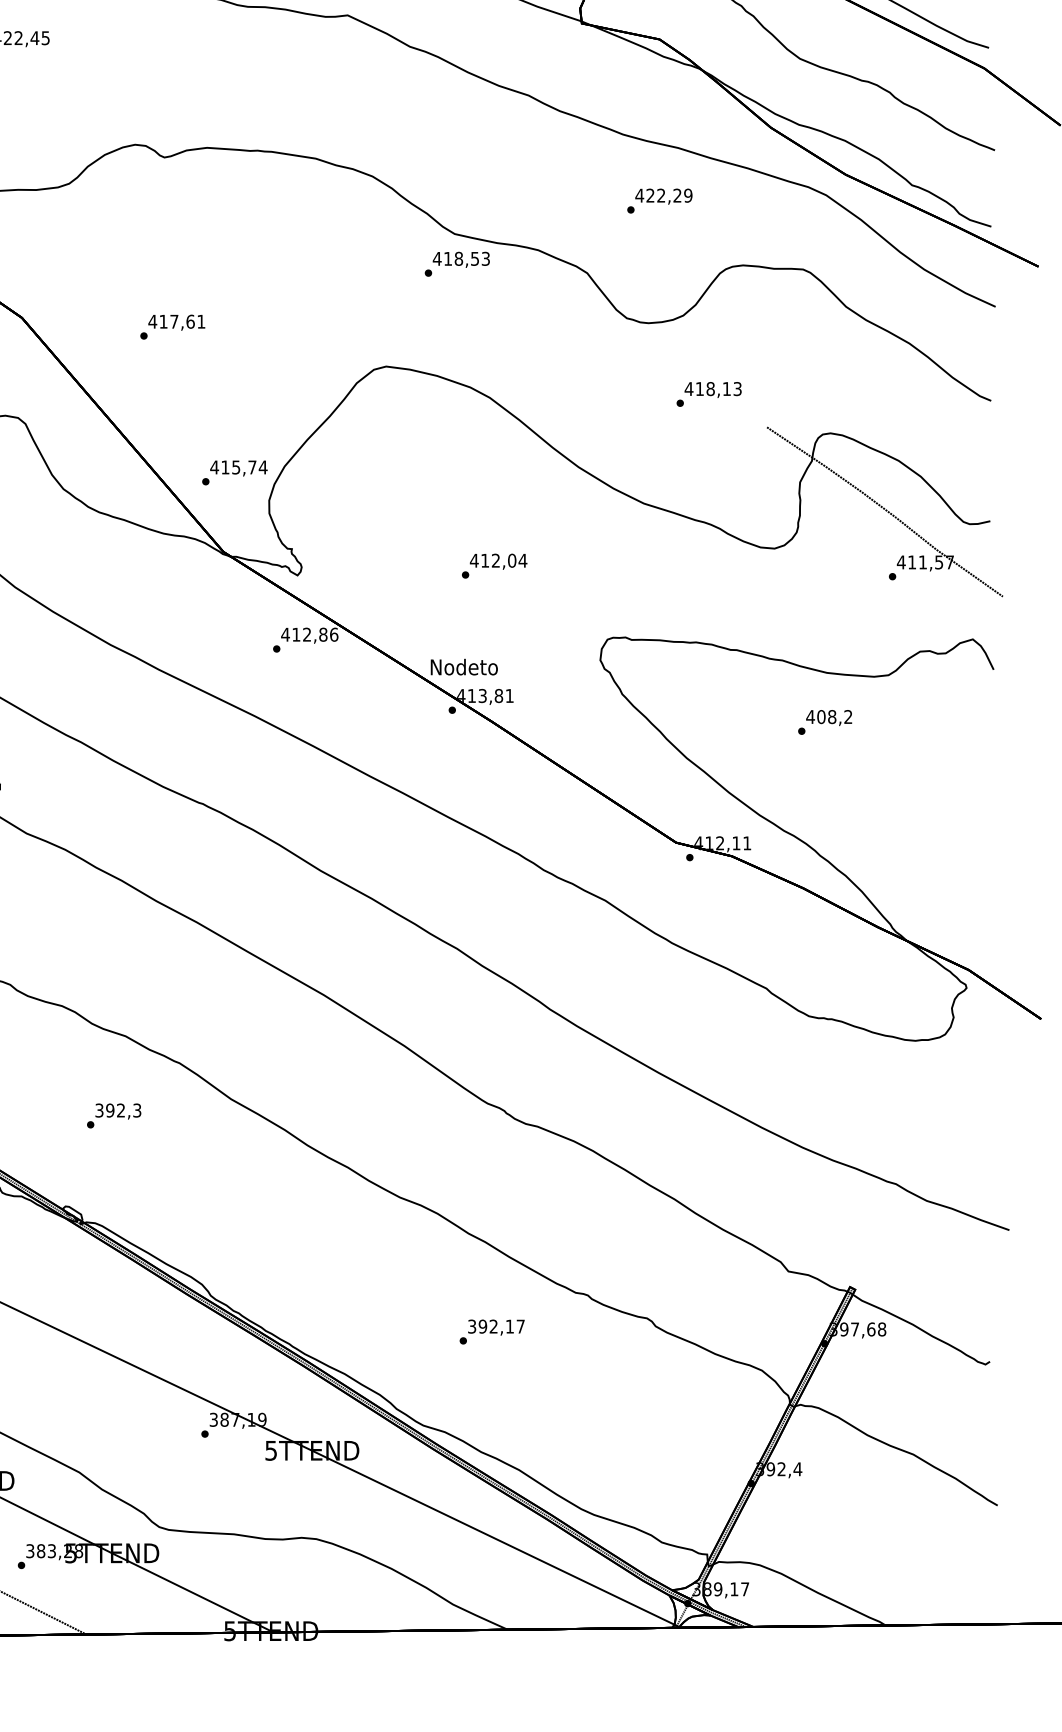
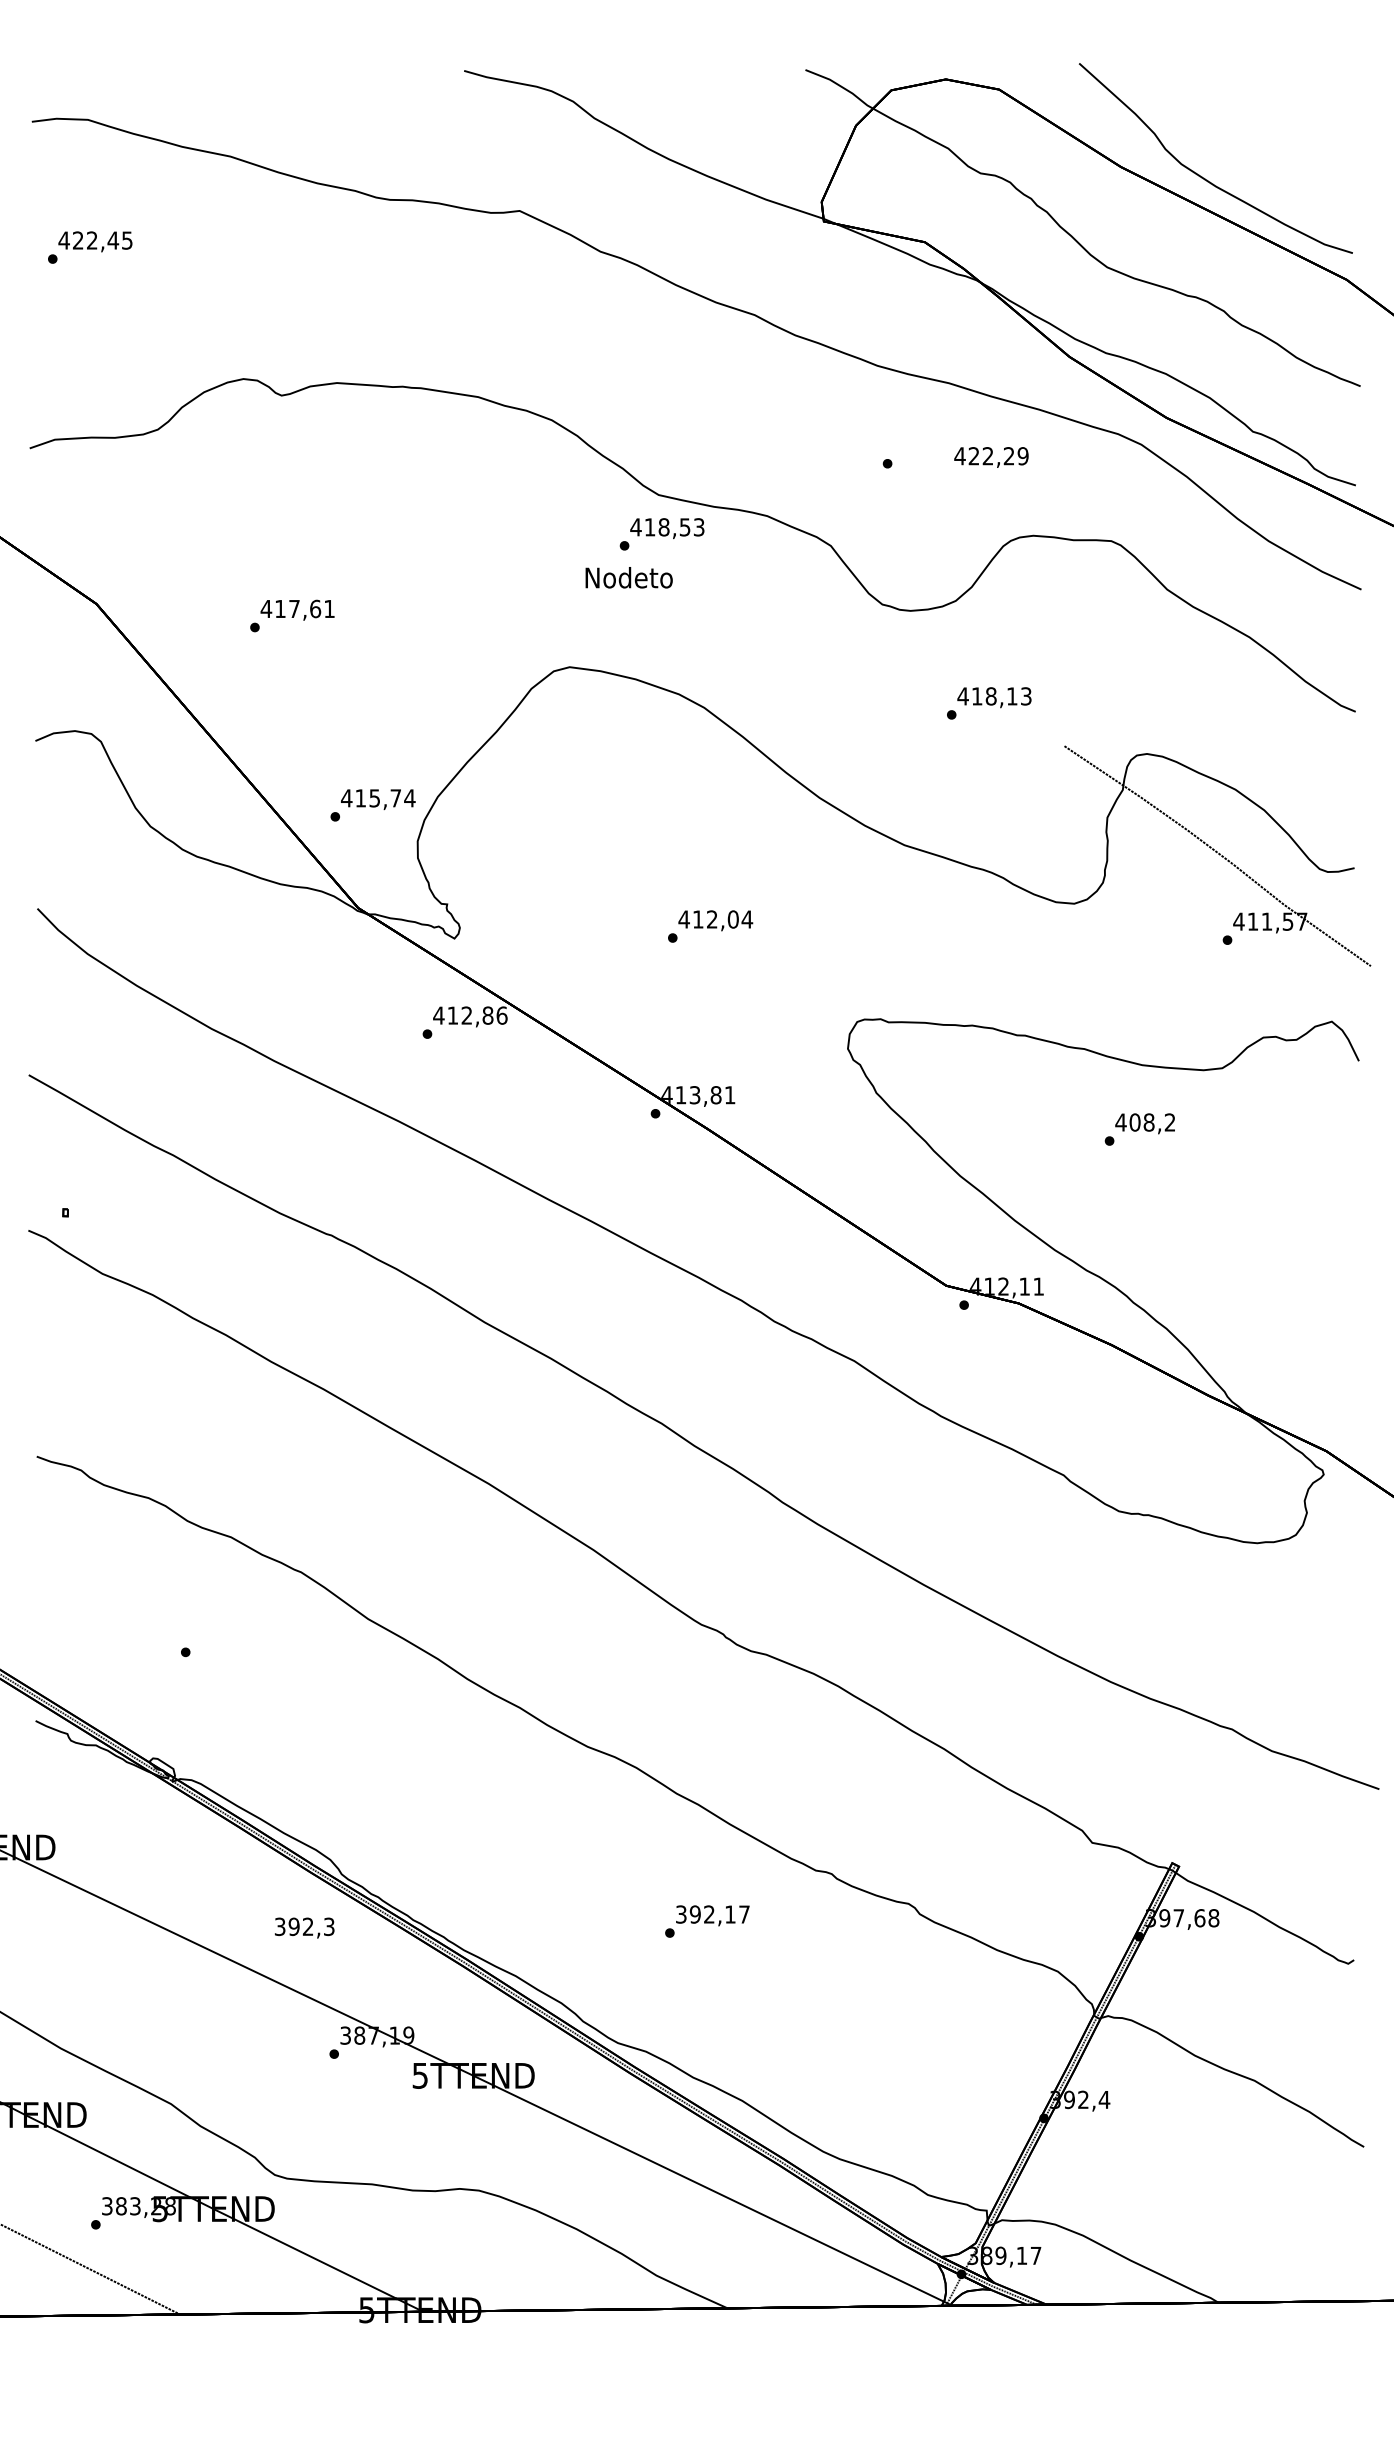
text: (663, 196) -> (991, 457), moved
text: (463, 666) -> (628, 577), moved
text: (118, 1111) -> (304, 1927), moved

